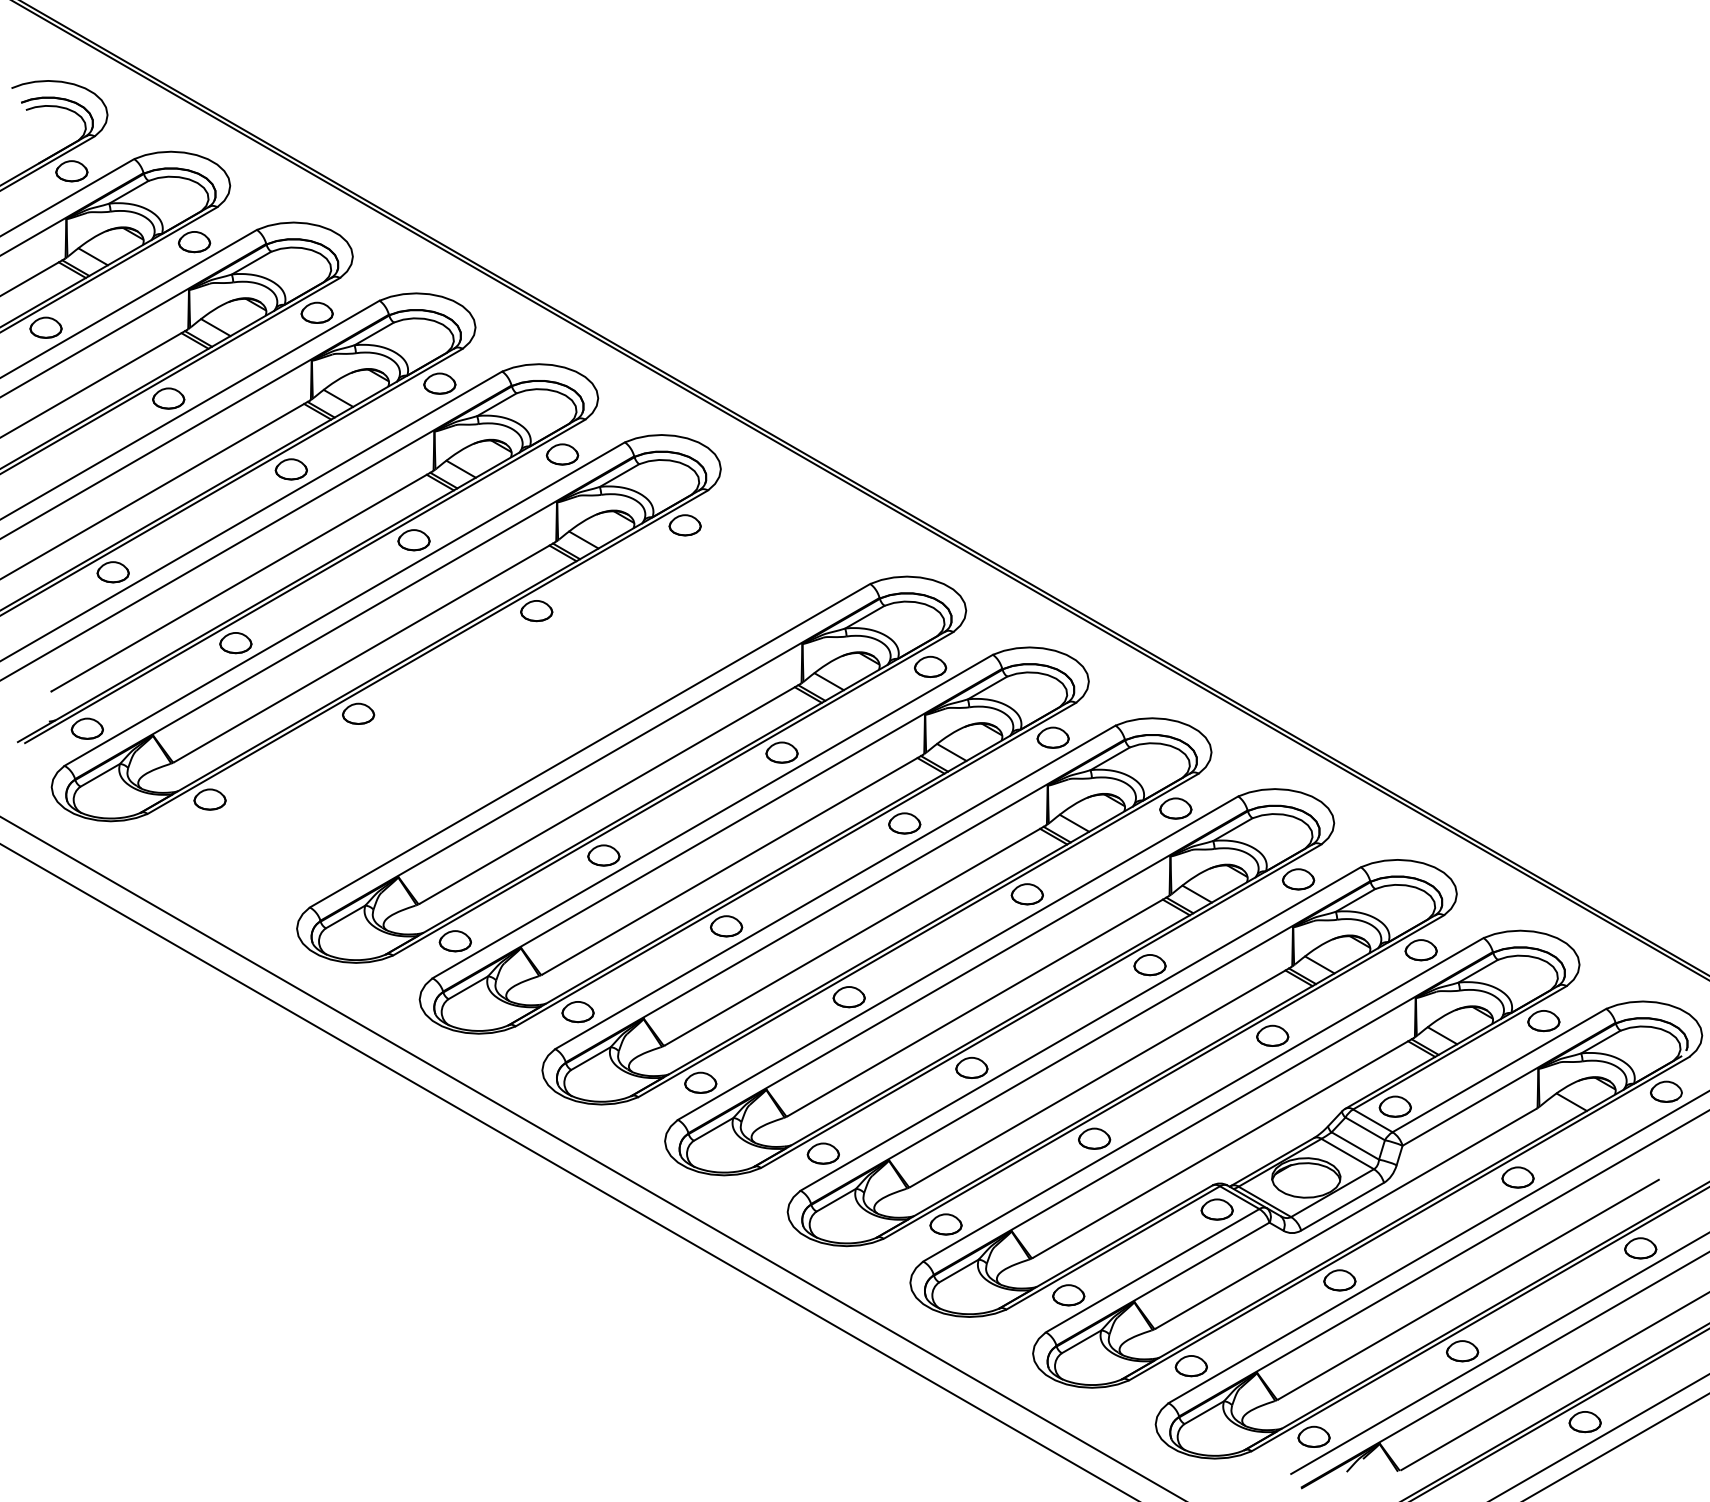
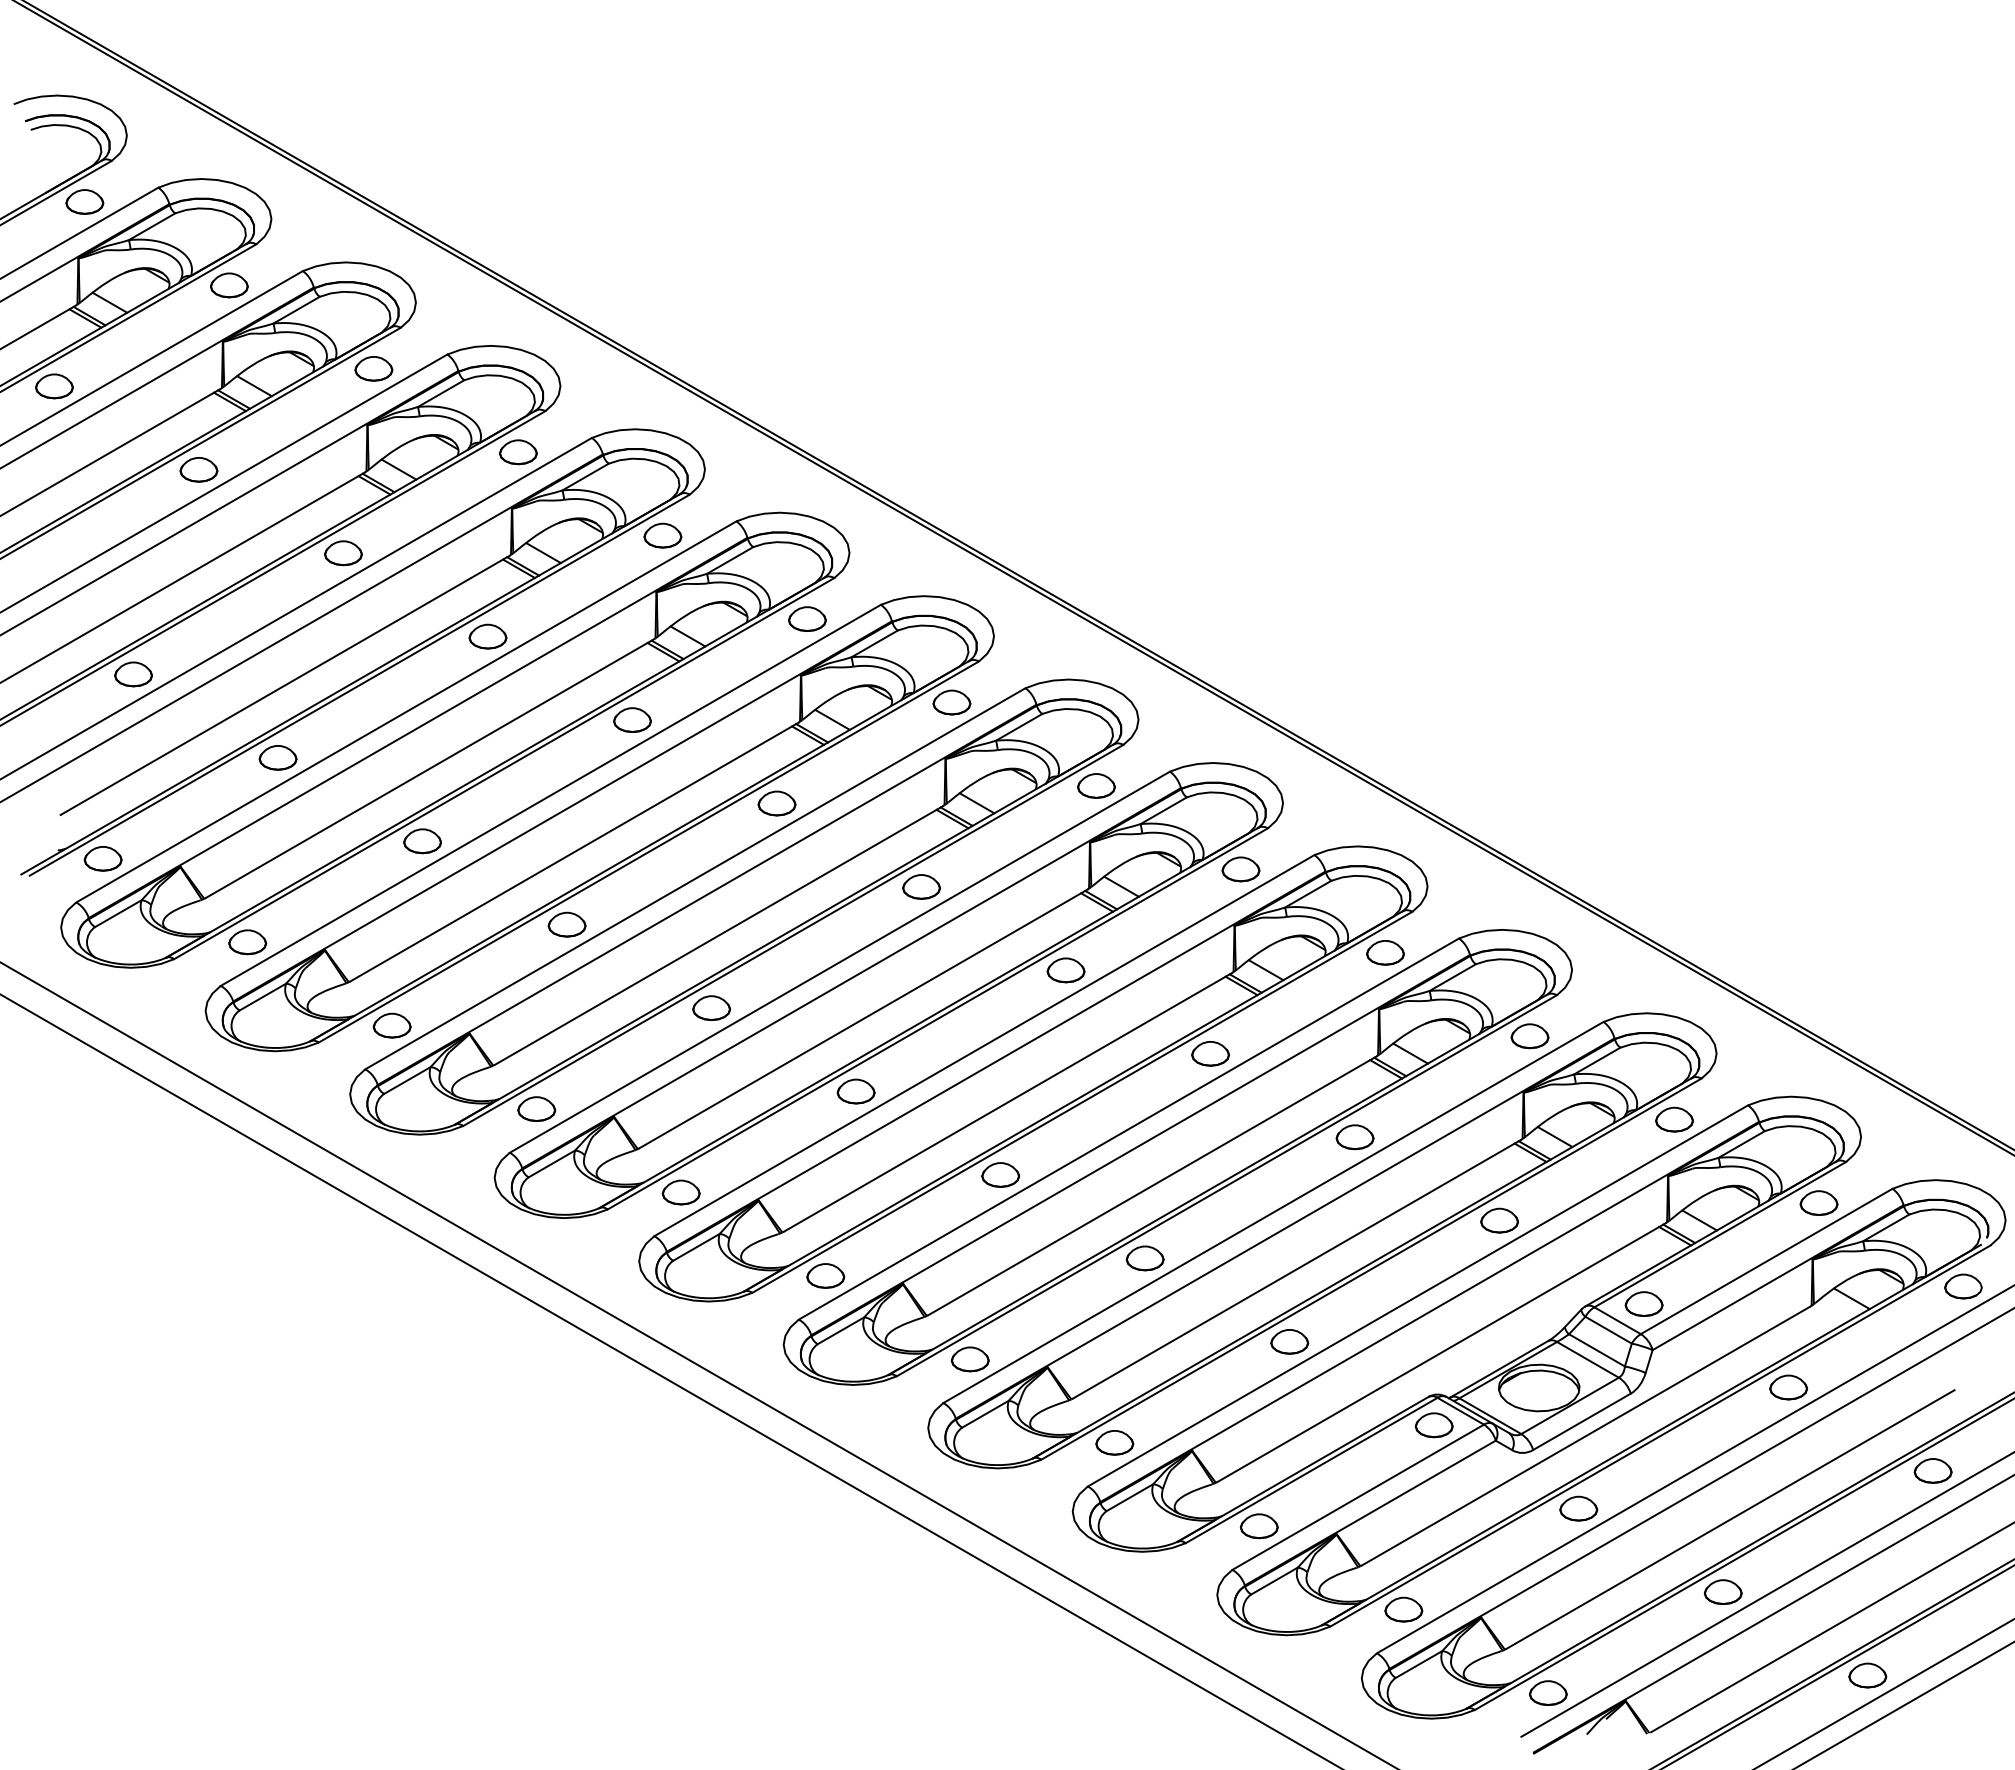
part: (508, 698) -> (599, 823), added

